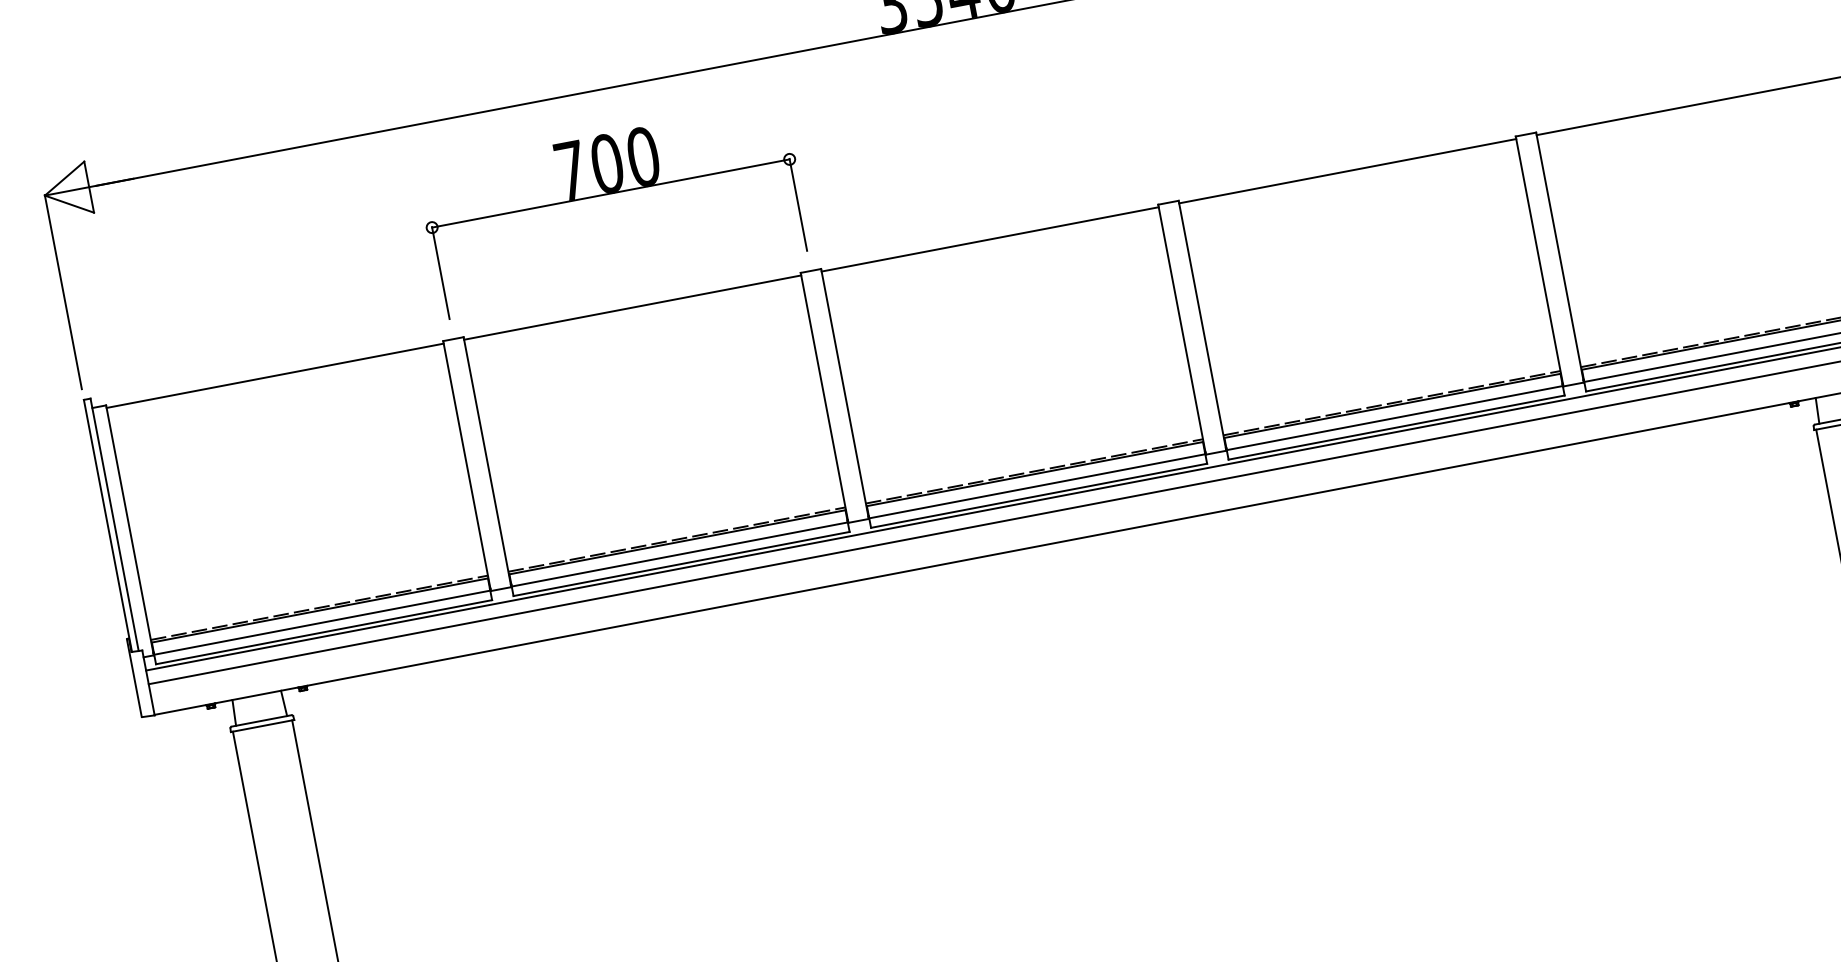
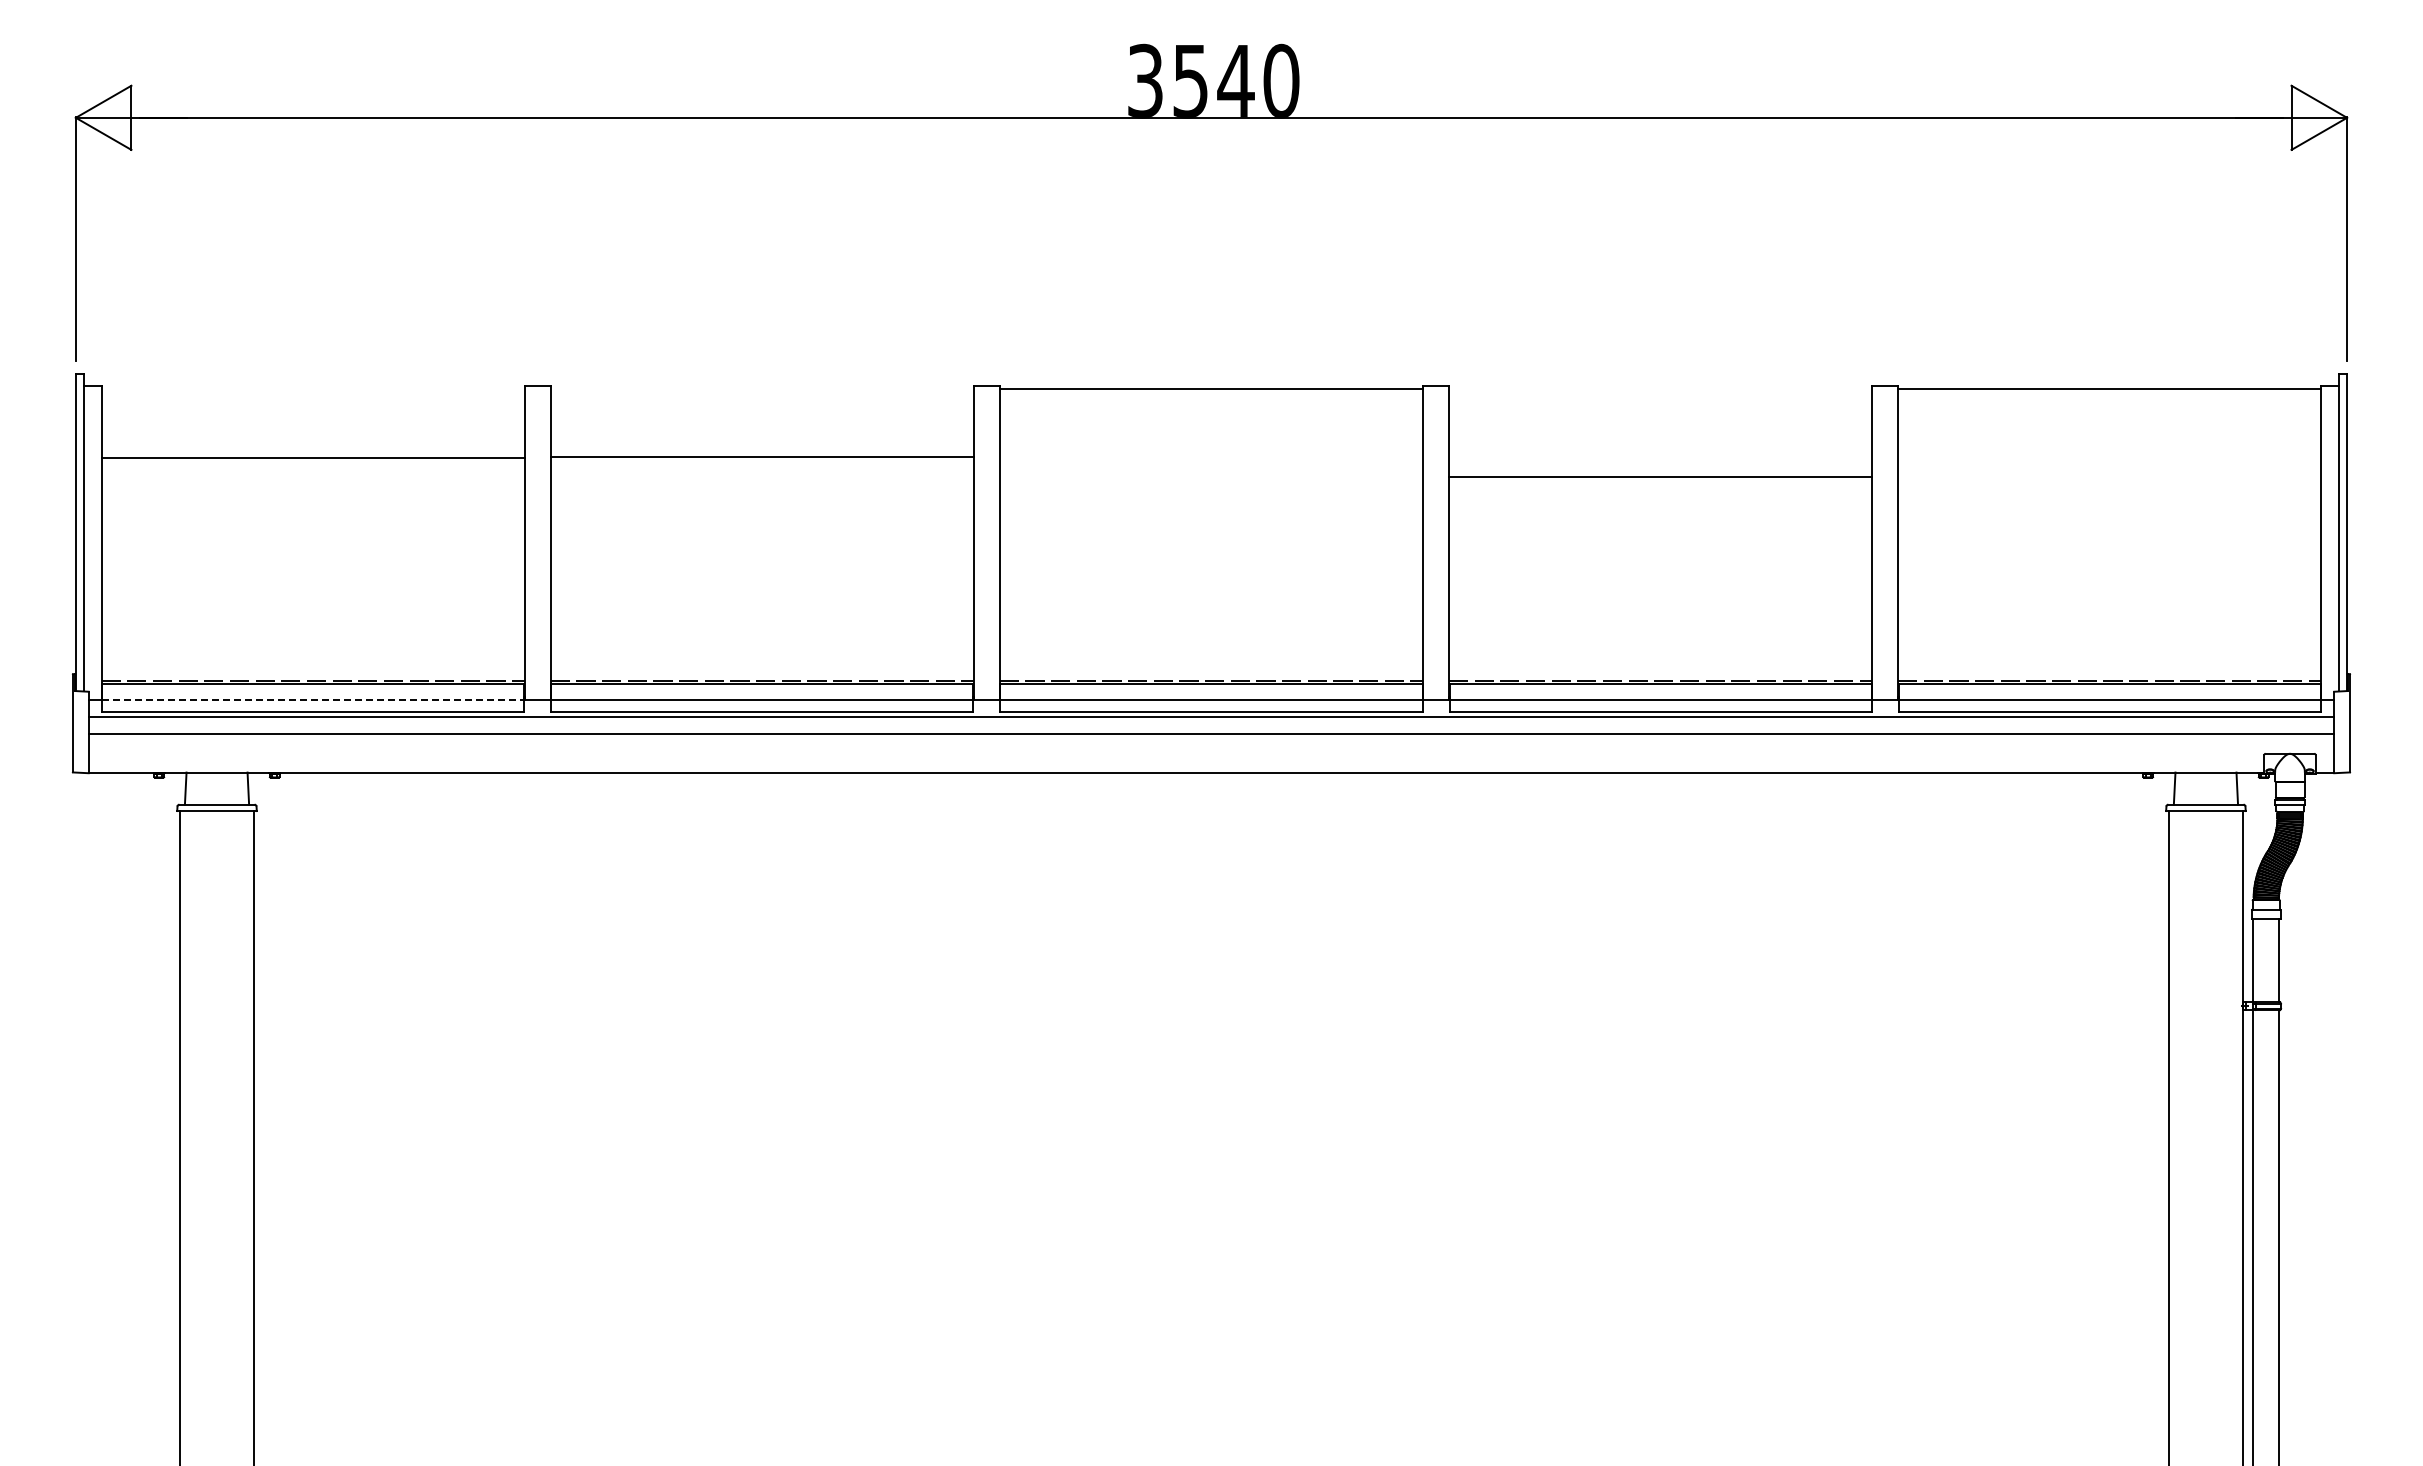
line: (1347, 171) -> (1660, 477), moved
part: (611, 193) -> (762, 246), removed
line: (632, 307) -> (762, 457), moved
line: (274, 375) -> (312, 458), moved
line: (322, 622) -> (313, 699), solid -> dashed

